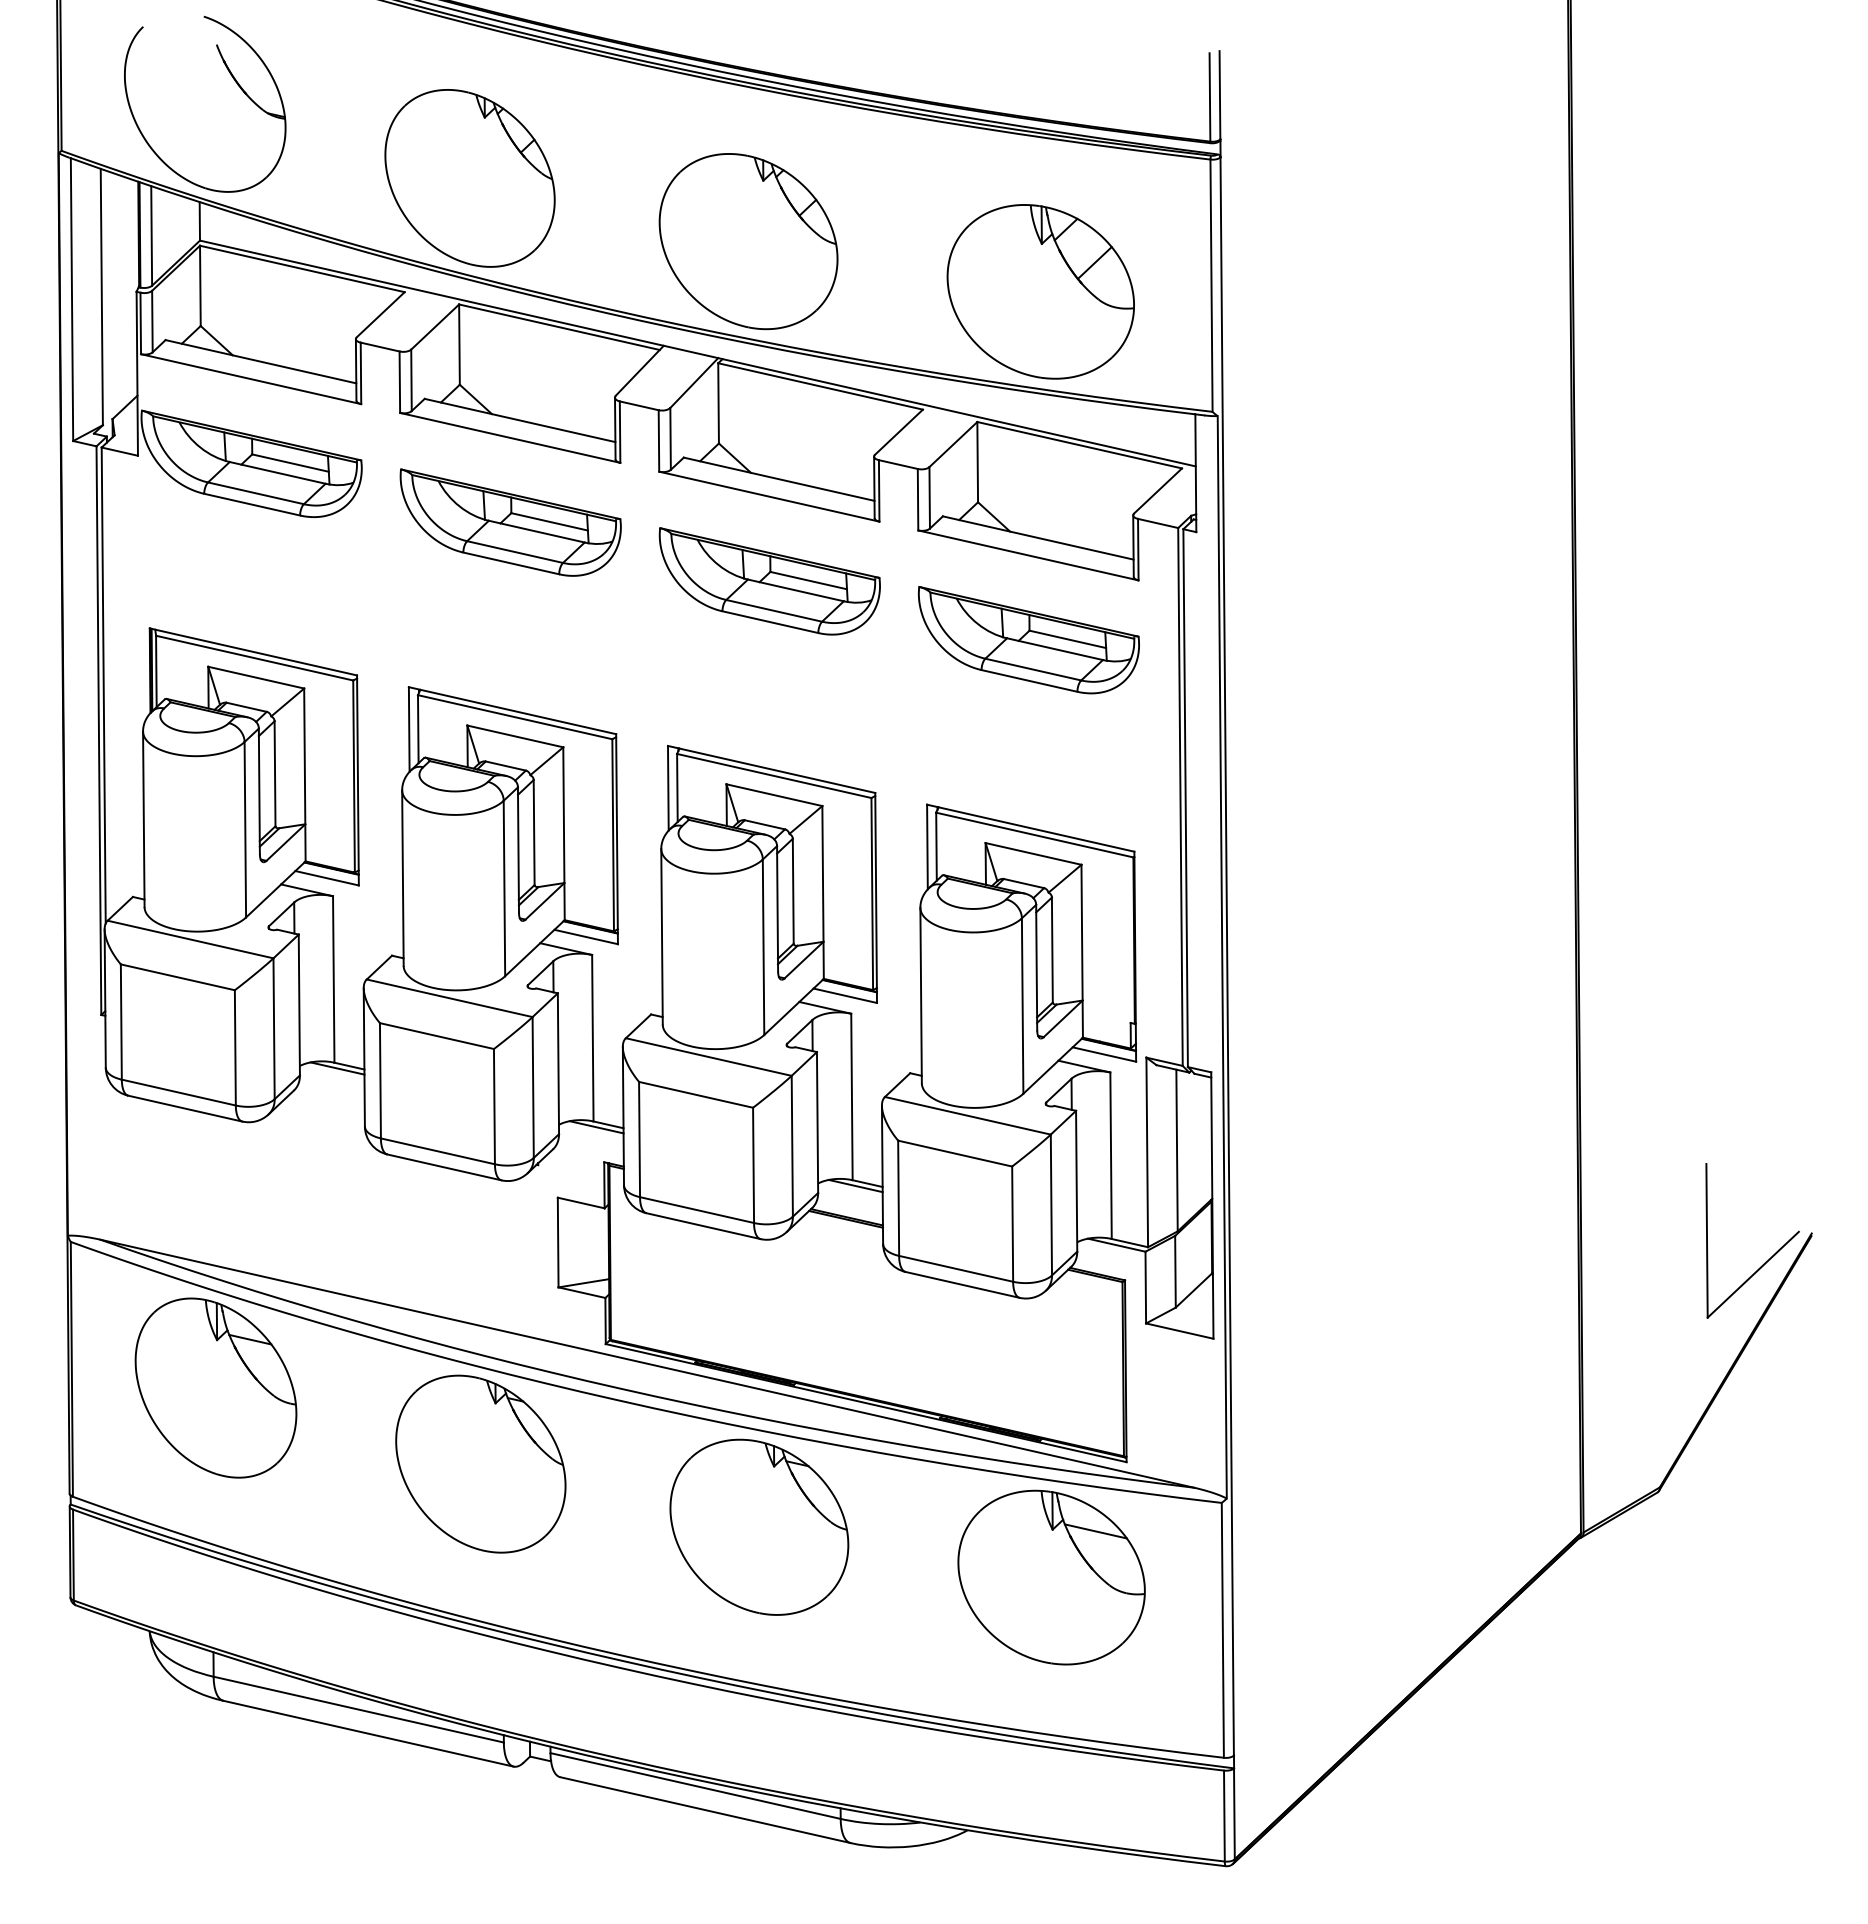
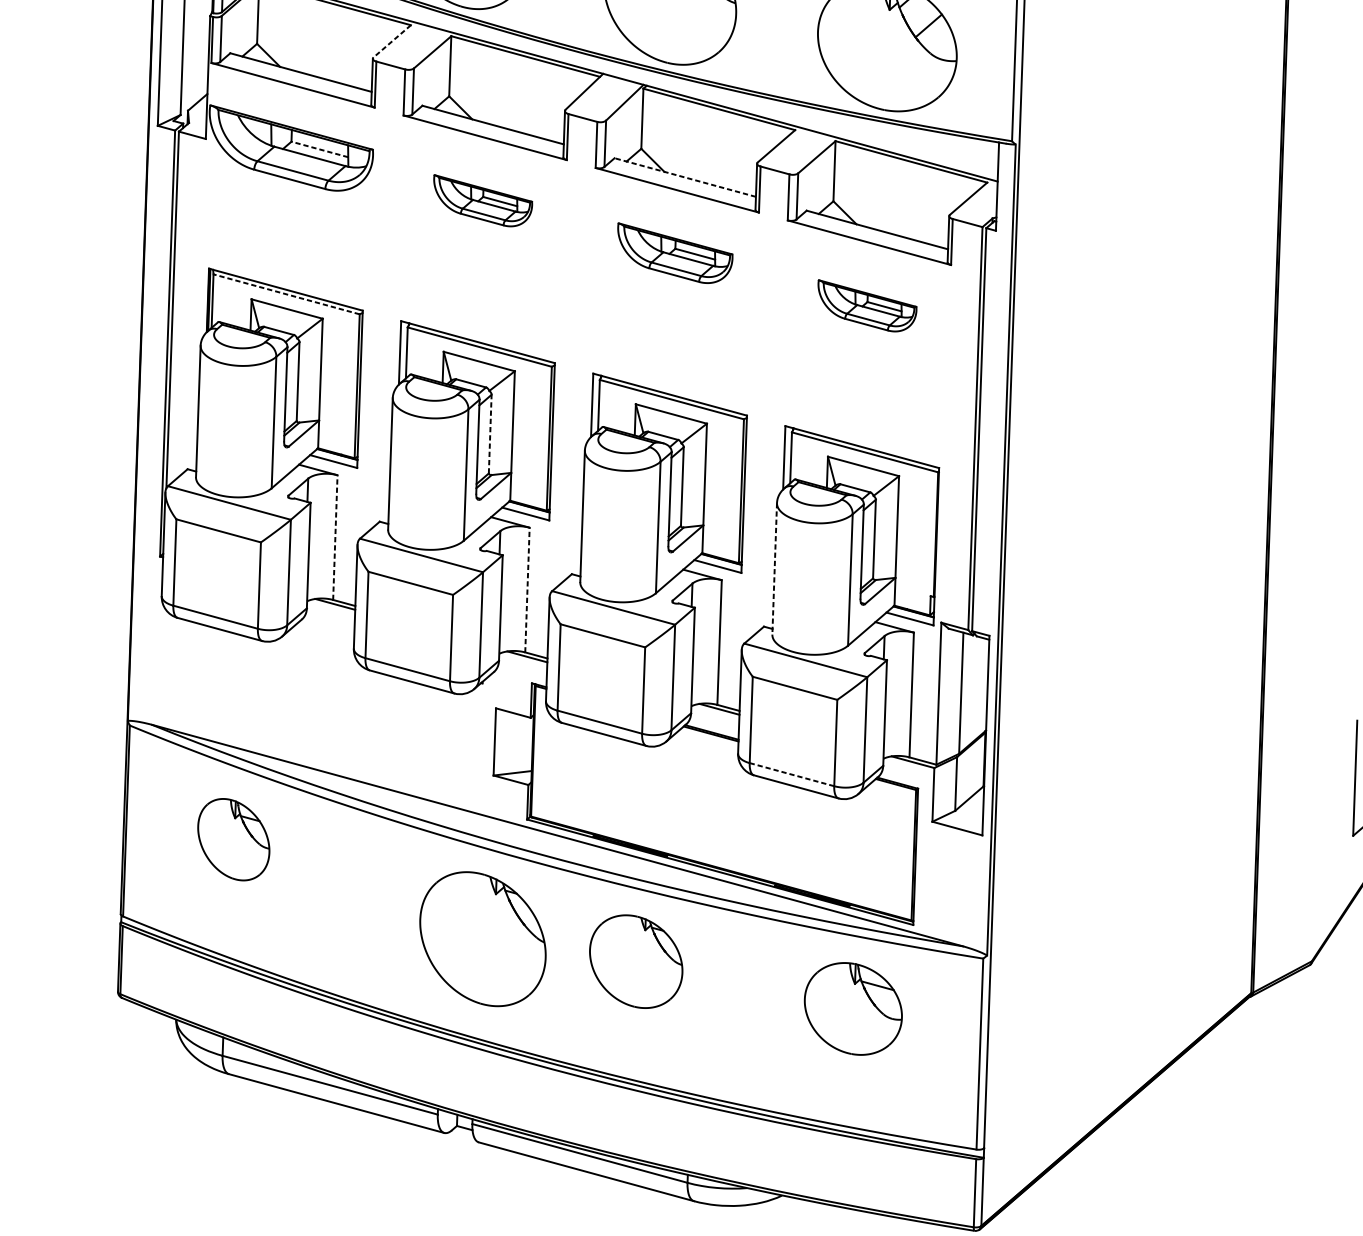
line: (380, 314) -> (392, 41), solid -> dashed
line: (290, 463) -> (319, 149), solid -> dashed
line: (779, 479) -> (685, 177), solid -> dashed
part: (510, 522) -> (482, 201), size x0.6
part: (769, 581) -> (674, 253), size x0.7
part: (1028, 640) -> (866, 306), size x0.6
line: (254, 658) -> (286, 294), solid -> dashed
line: (534, 832) -> (490, 434), solid -> dashed
line: (333, 978) -> (335, 536), solid -> dashed
line: (921, 995) -> (774, 568), solid -> dashed
line: (592, 1037) -> (527, 589), solid -> dashed
line: (955, 1268) -> (791, 774), solid -> dashed
part: (215, 1387) -> (233, 839), size x0.6
part: (480, 1463) -> (482, 938), moved
part: (759, 1526) -> (636, 961), size x0.7
part: (1051, 1577) -> (853, 1008), size x0.7

